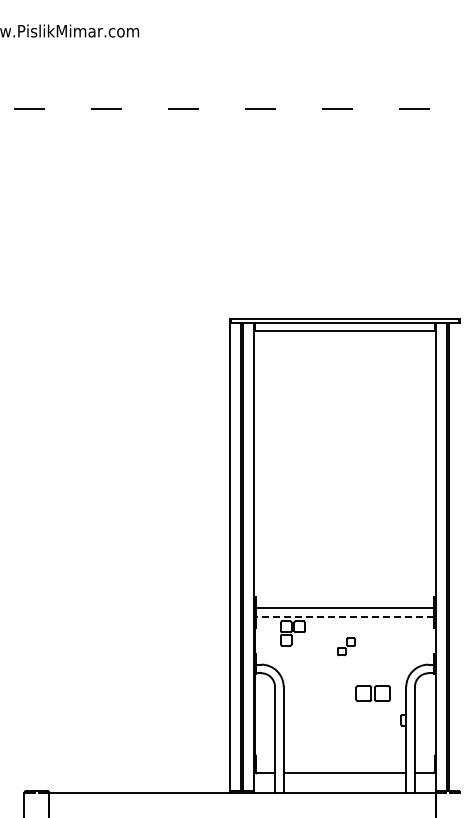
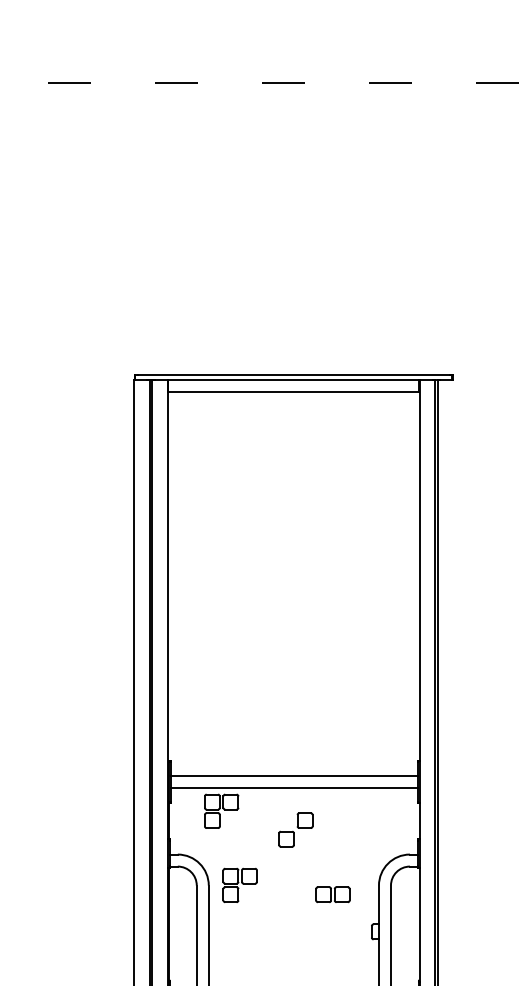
line: (344, 616) -> (293, 787), dashed -> solid
part: (346, 646) -> (295, 829), size x1.43
part: (306, 686) -> (240, 884), added
part: (372, 693) -> (332, 894), size x0.71

